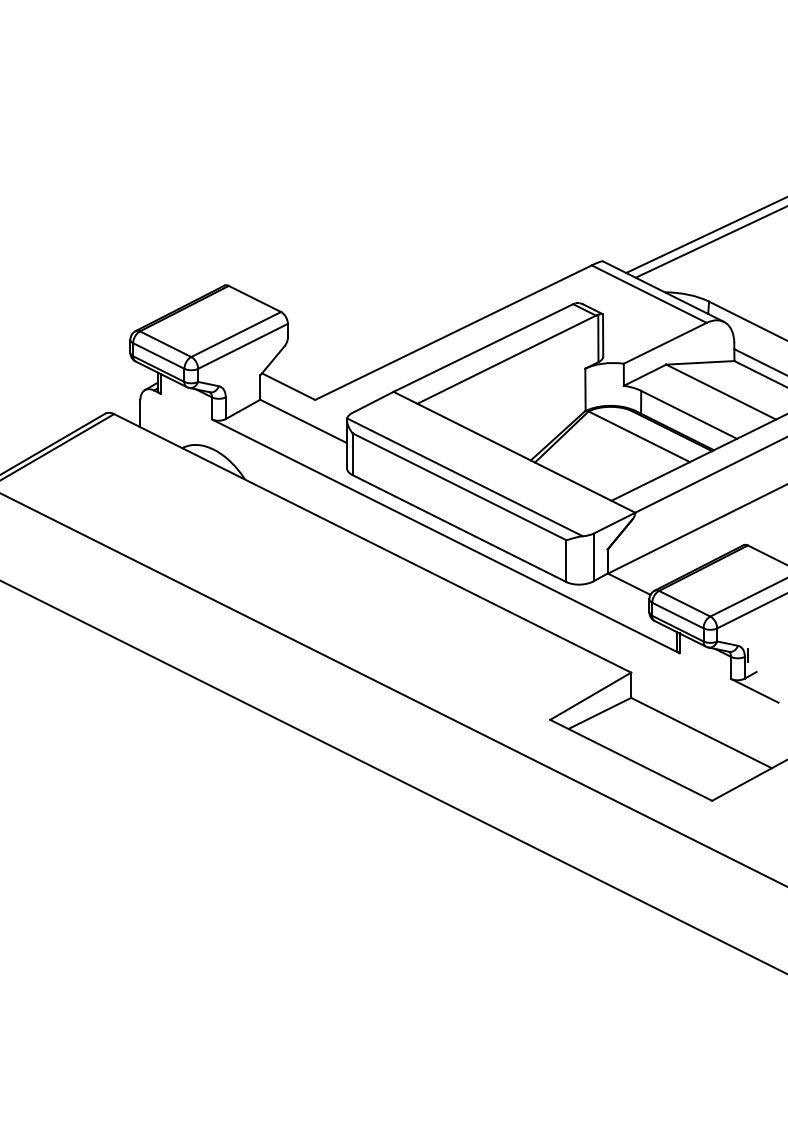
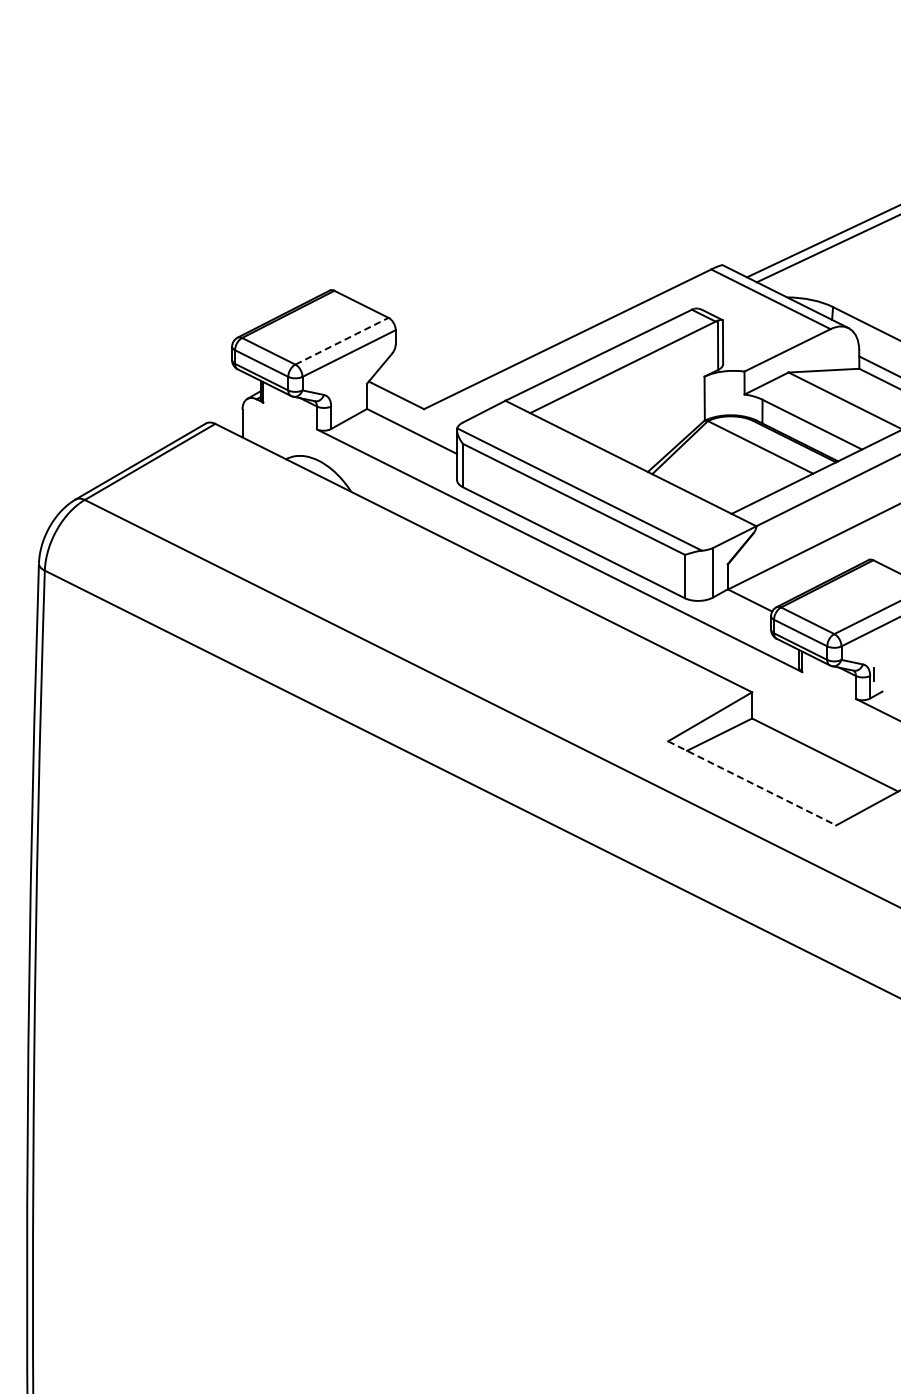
line: (236, 334) -> (342, 341), solid -> dashed
line: (631, 760) -> (752, 783), solid -> dashed

